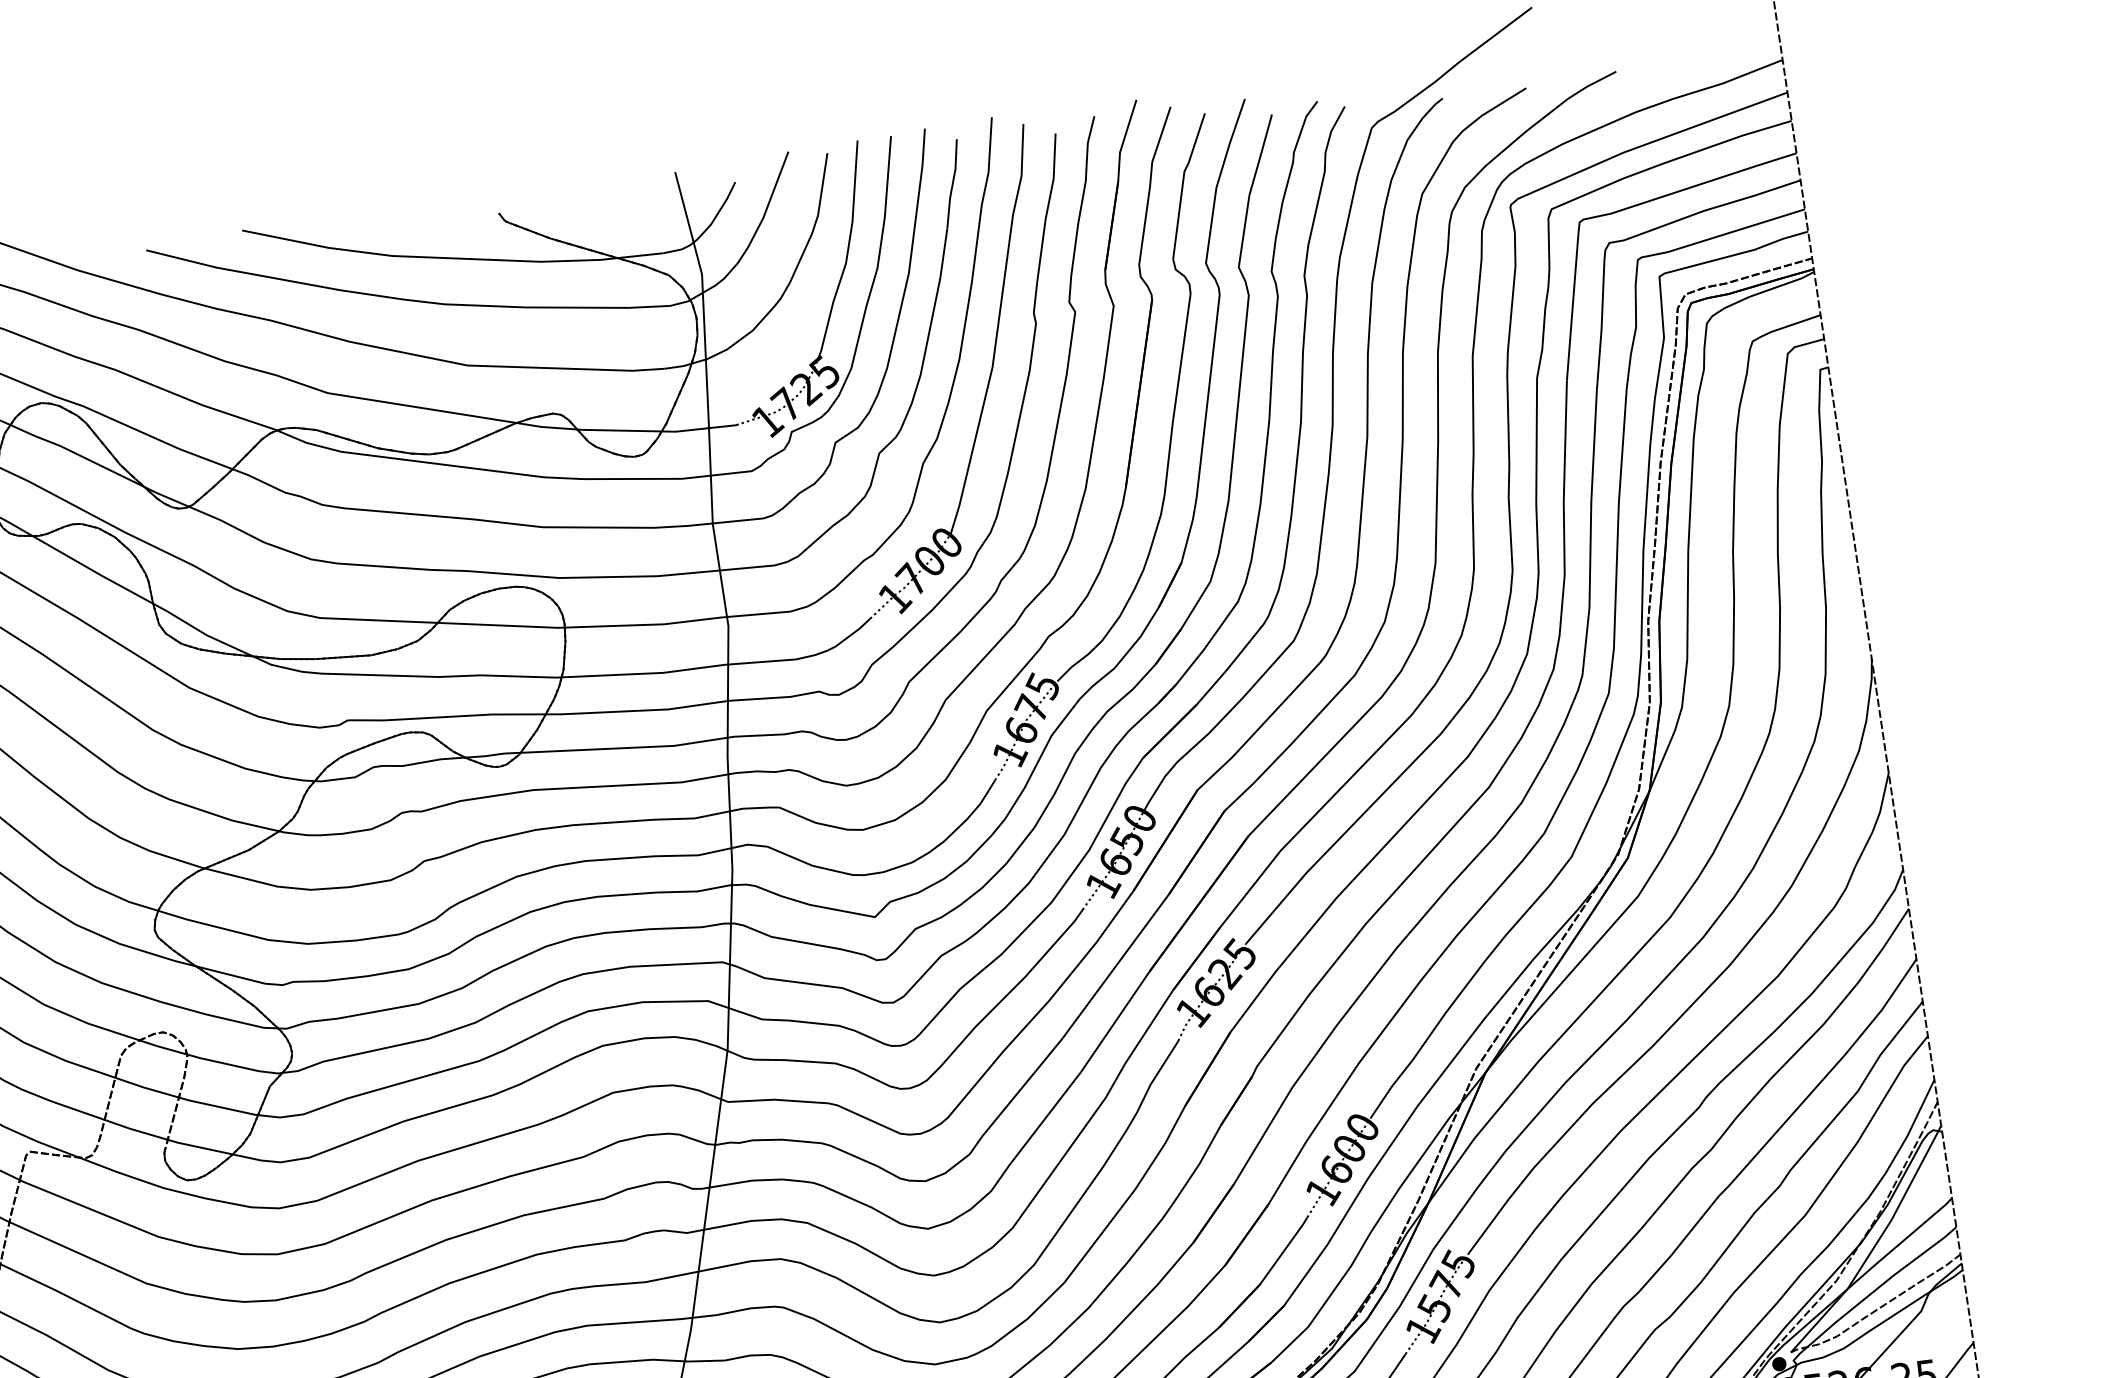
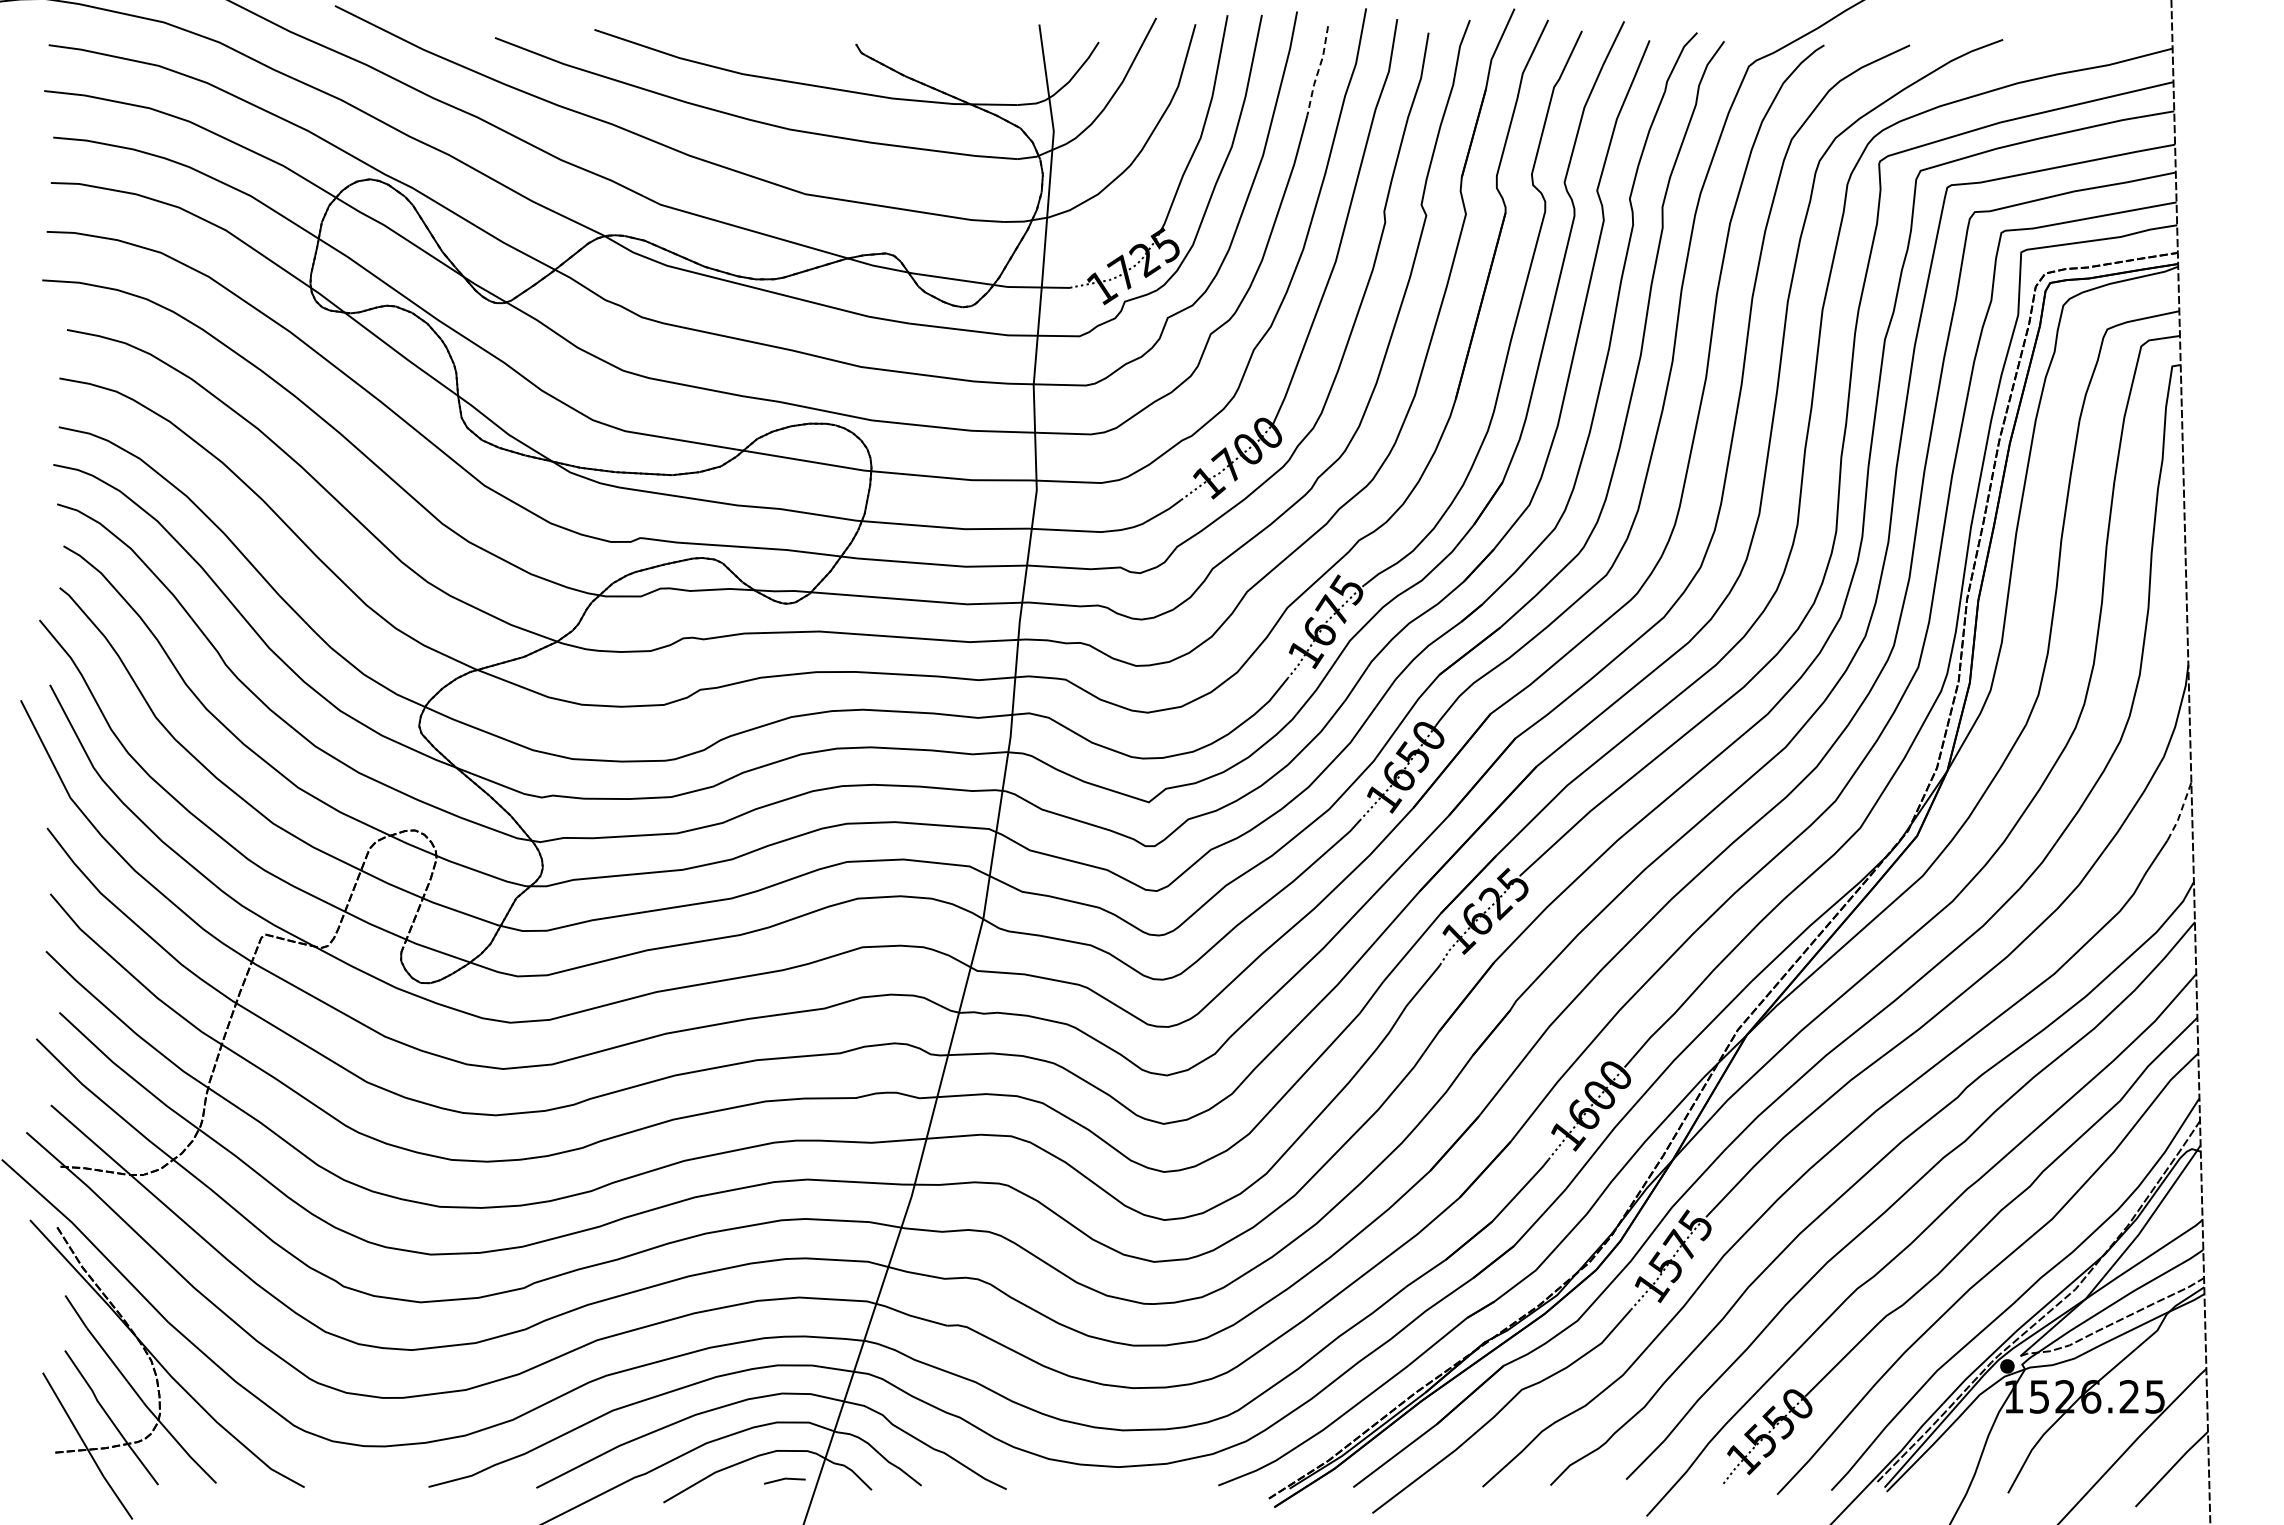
line: (952, 184) -> (1318, 71), solid -> dashed
line: (1881, 803) -> (2180, 812), solid -> dashed

